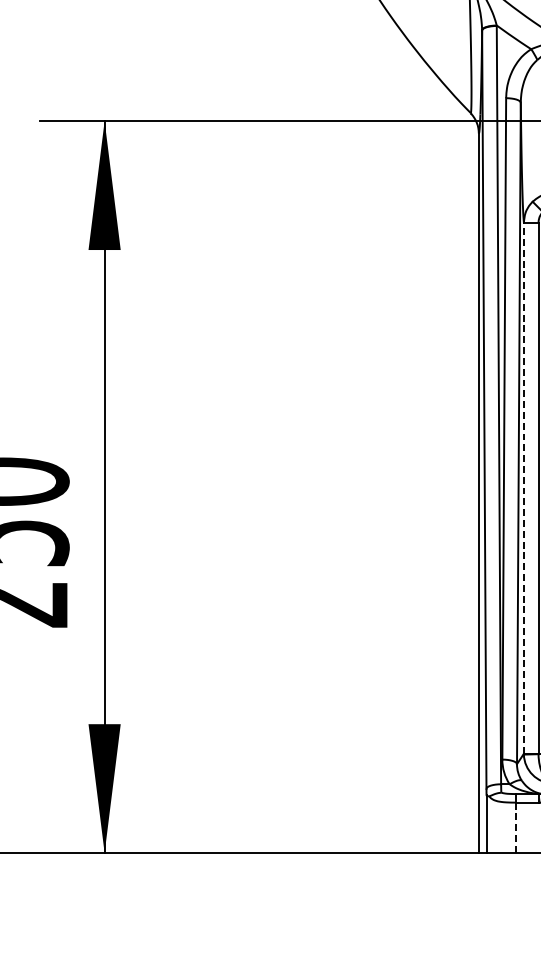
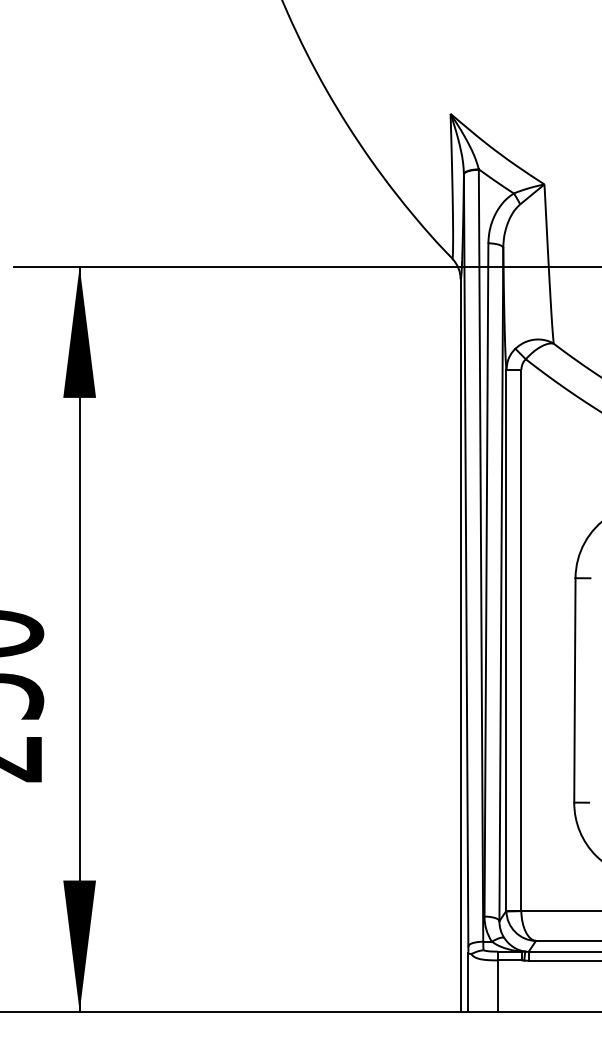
line: (523, 487) -> (506, 639), dashed -> solid
line: (516, 828) -> (498, 986), dashed -> solid

